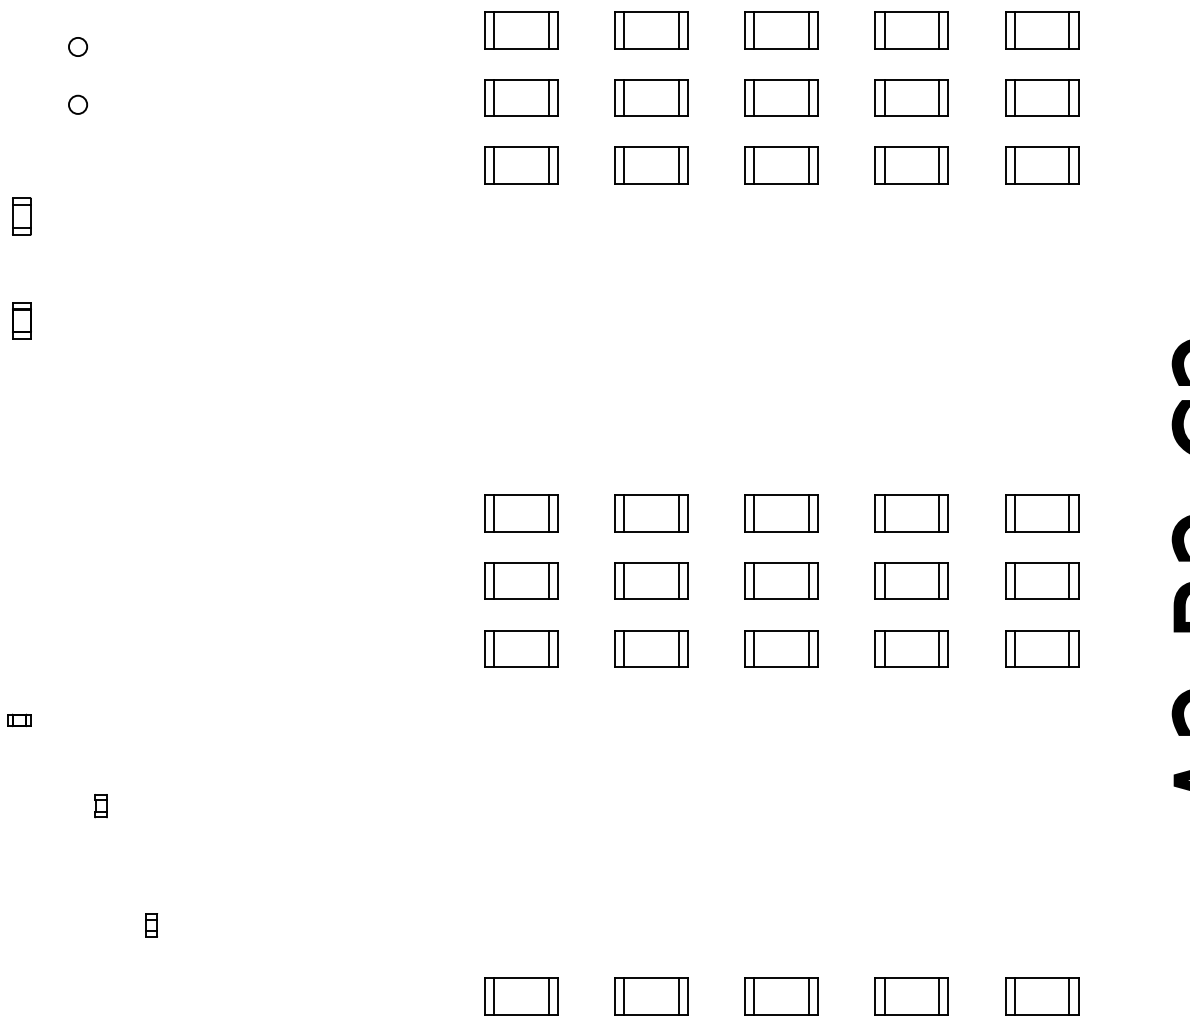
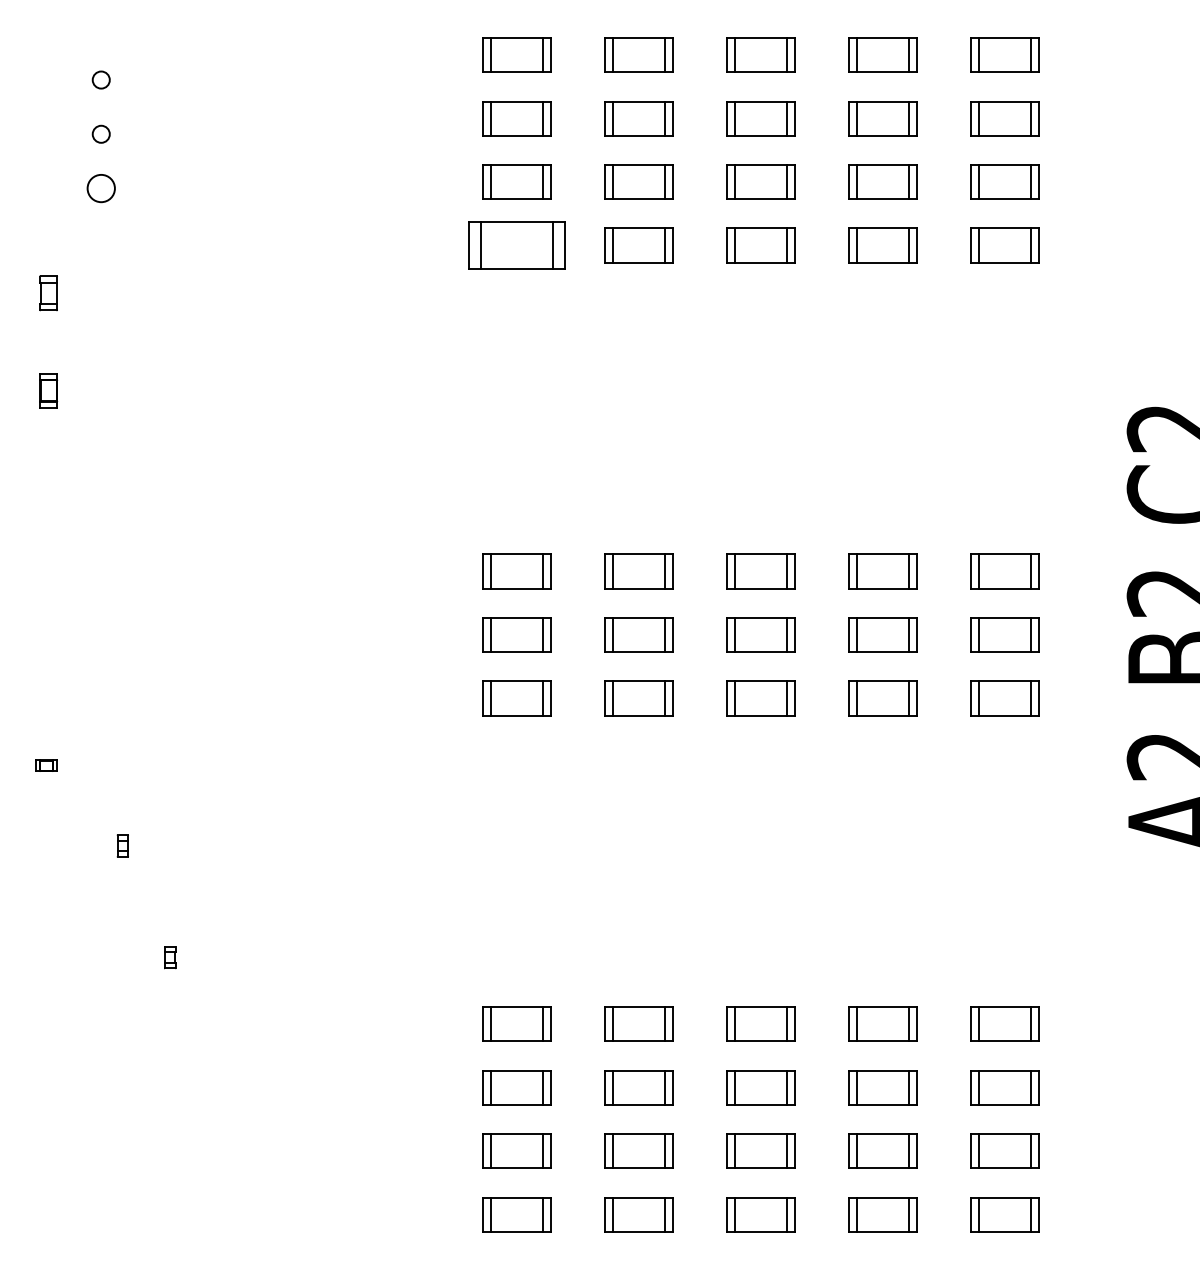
circle: (77, 104) -> (100, 188), size x1.6
part: (520, 165) -> (516, 245), size x1.4

